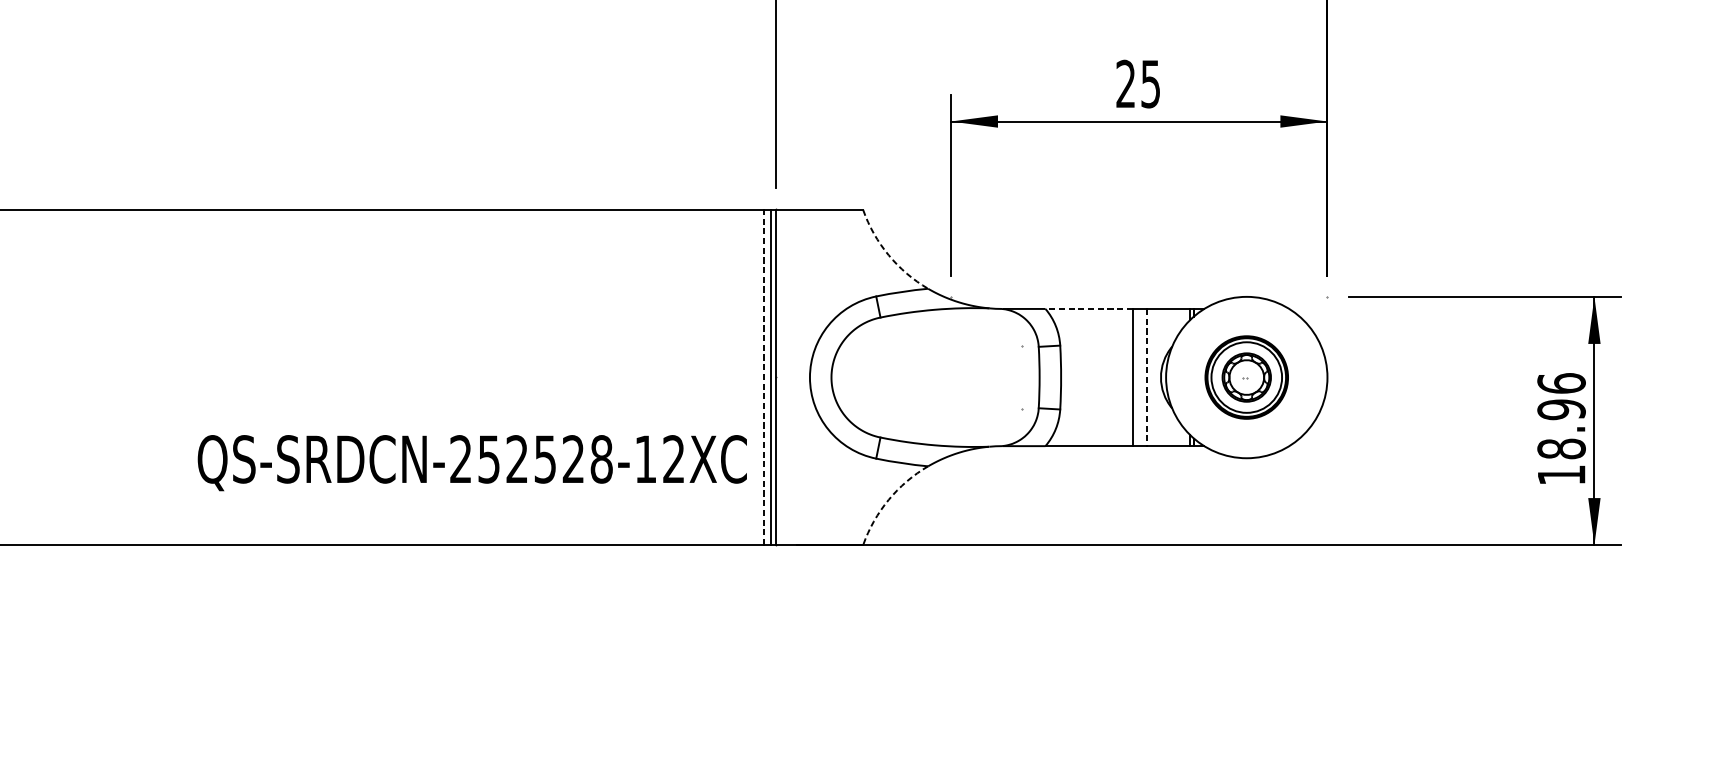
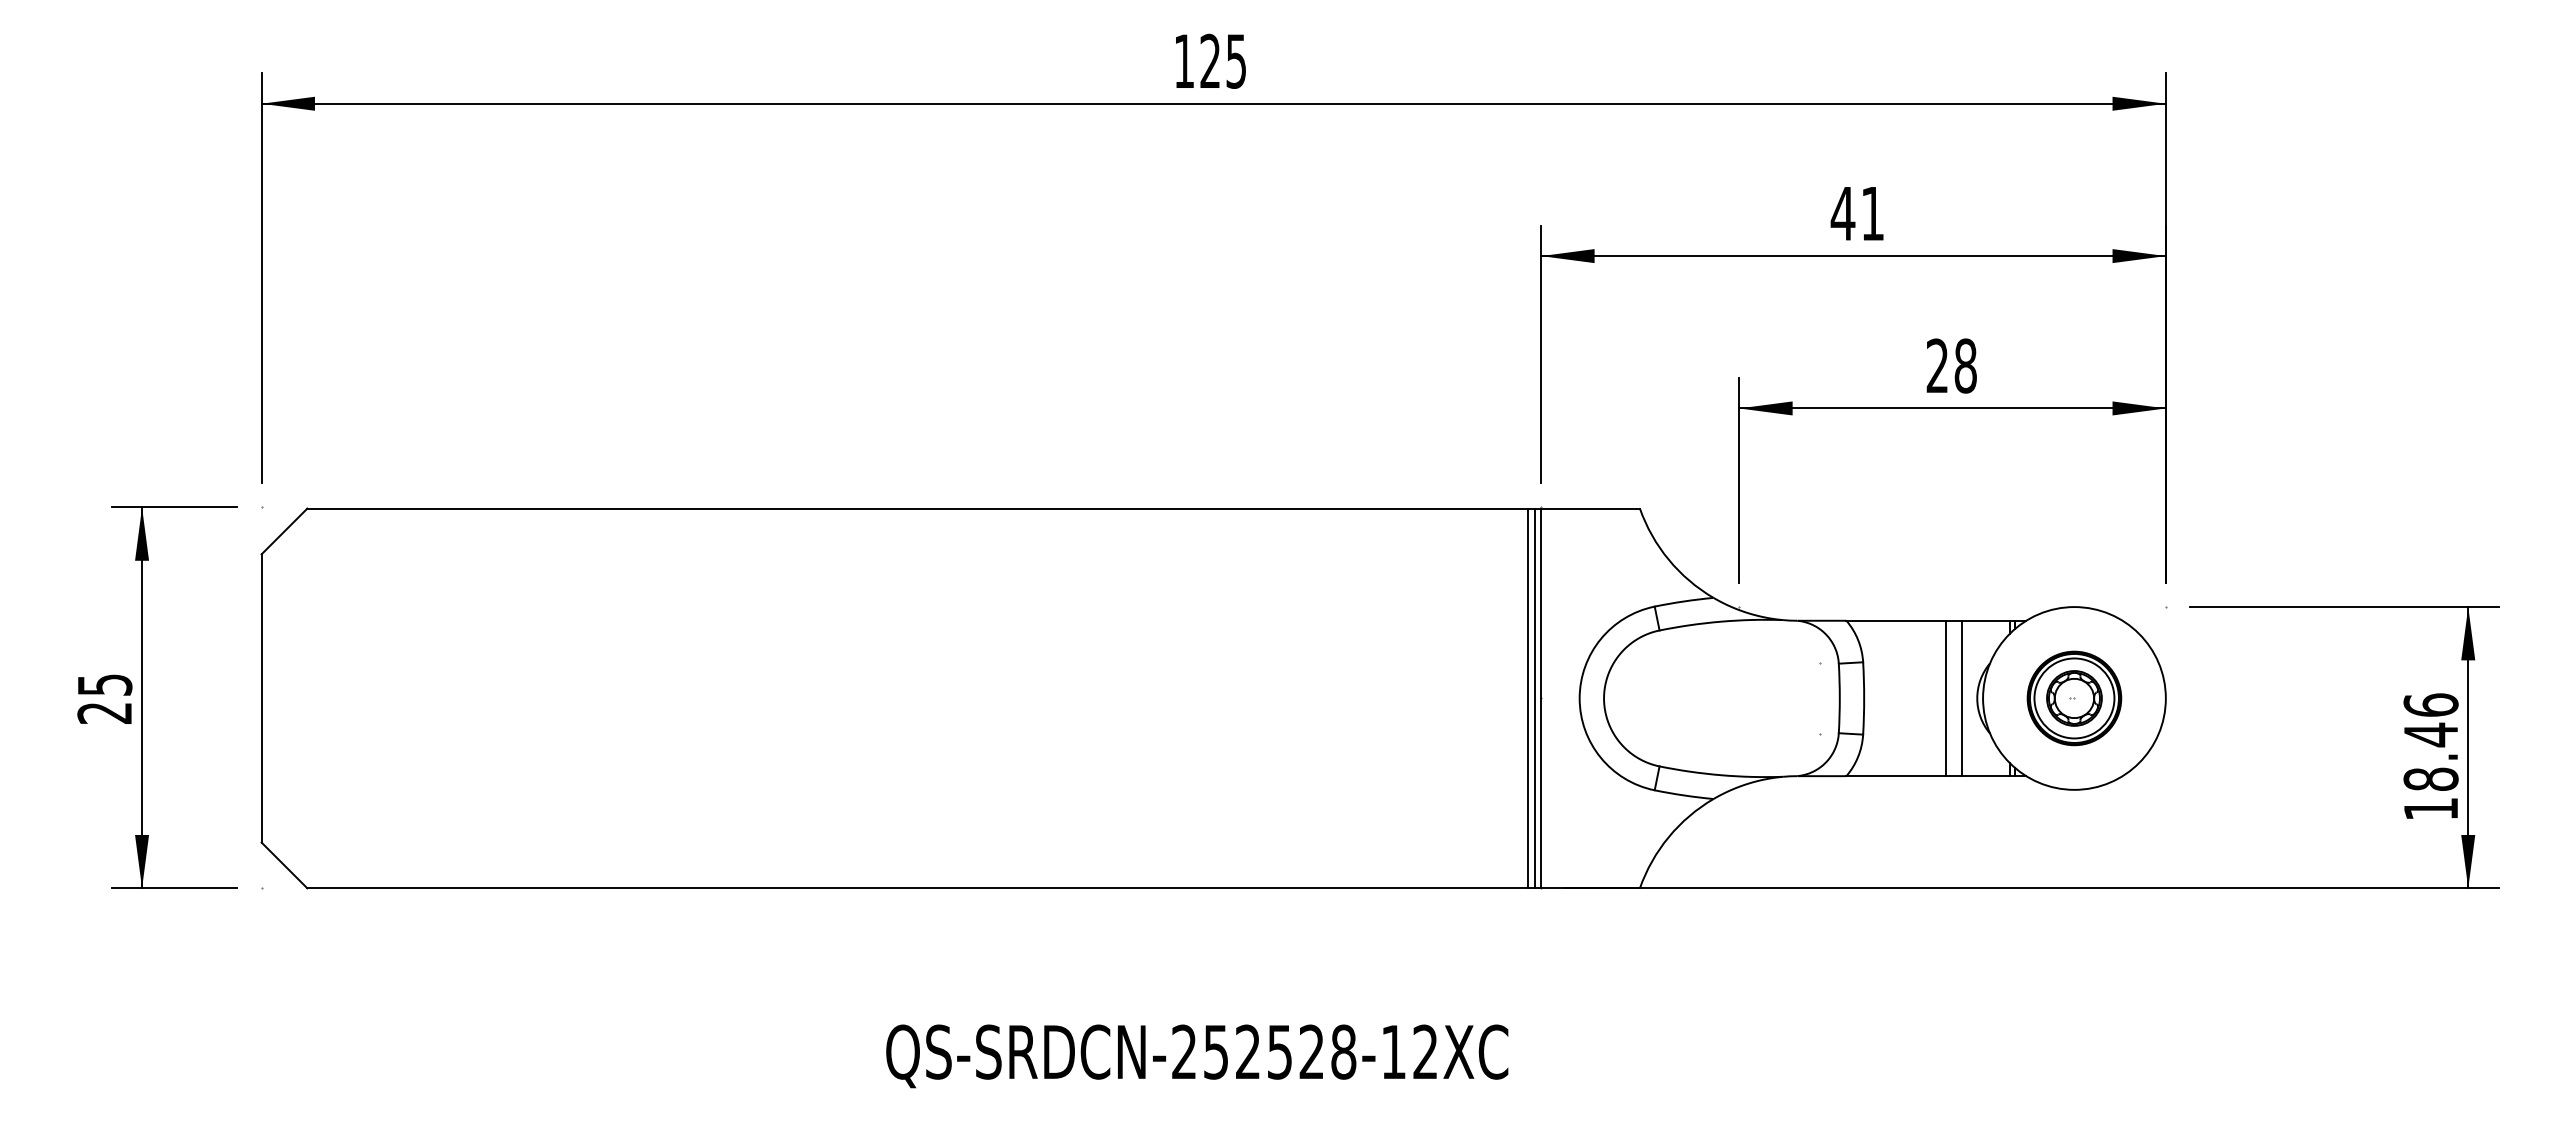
text: (1150, 83) -> (1965, 365), 25 -> 28
arc: (888, 254) -> (1668, 559), dashed -> solid
line: (1088, 308) -> (1895, 620), dashed -> solid
line: (763, 377) -> (1527, 698), dashed -> solid
line: (1147, 377) -> (1961, 698), dashed -> solid
text: (1561, 409) -> (2430, 734), 18.96 -> 18.46
text: (472, 463) -> (1197, 1056), moved
arc: (888, 500) -> (1668, 837), dashed -> solid

